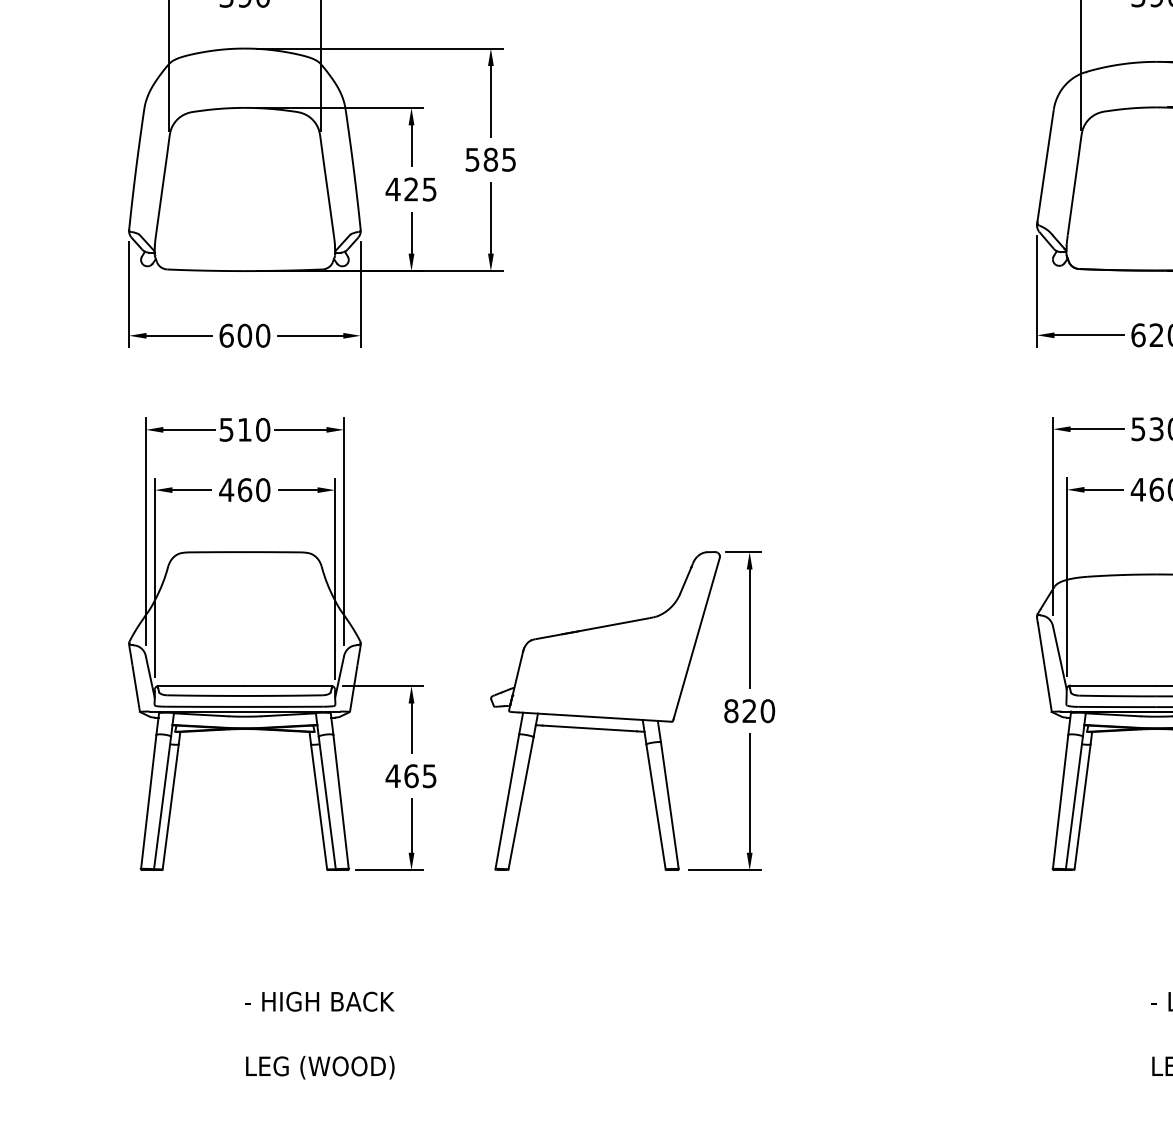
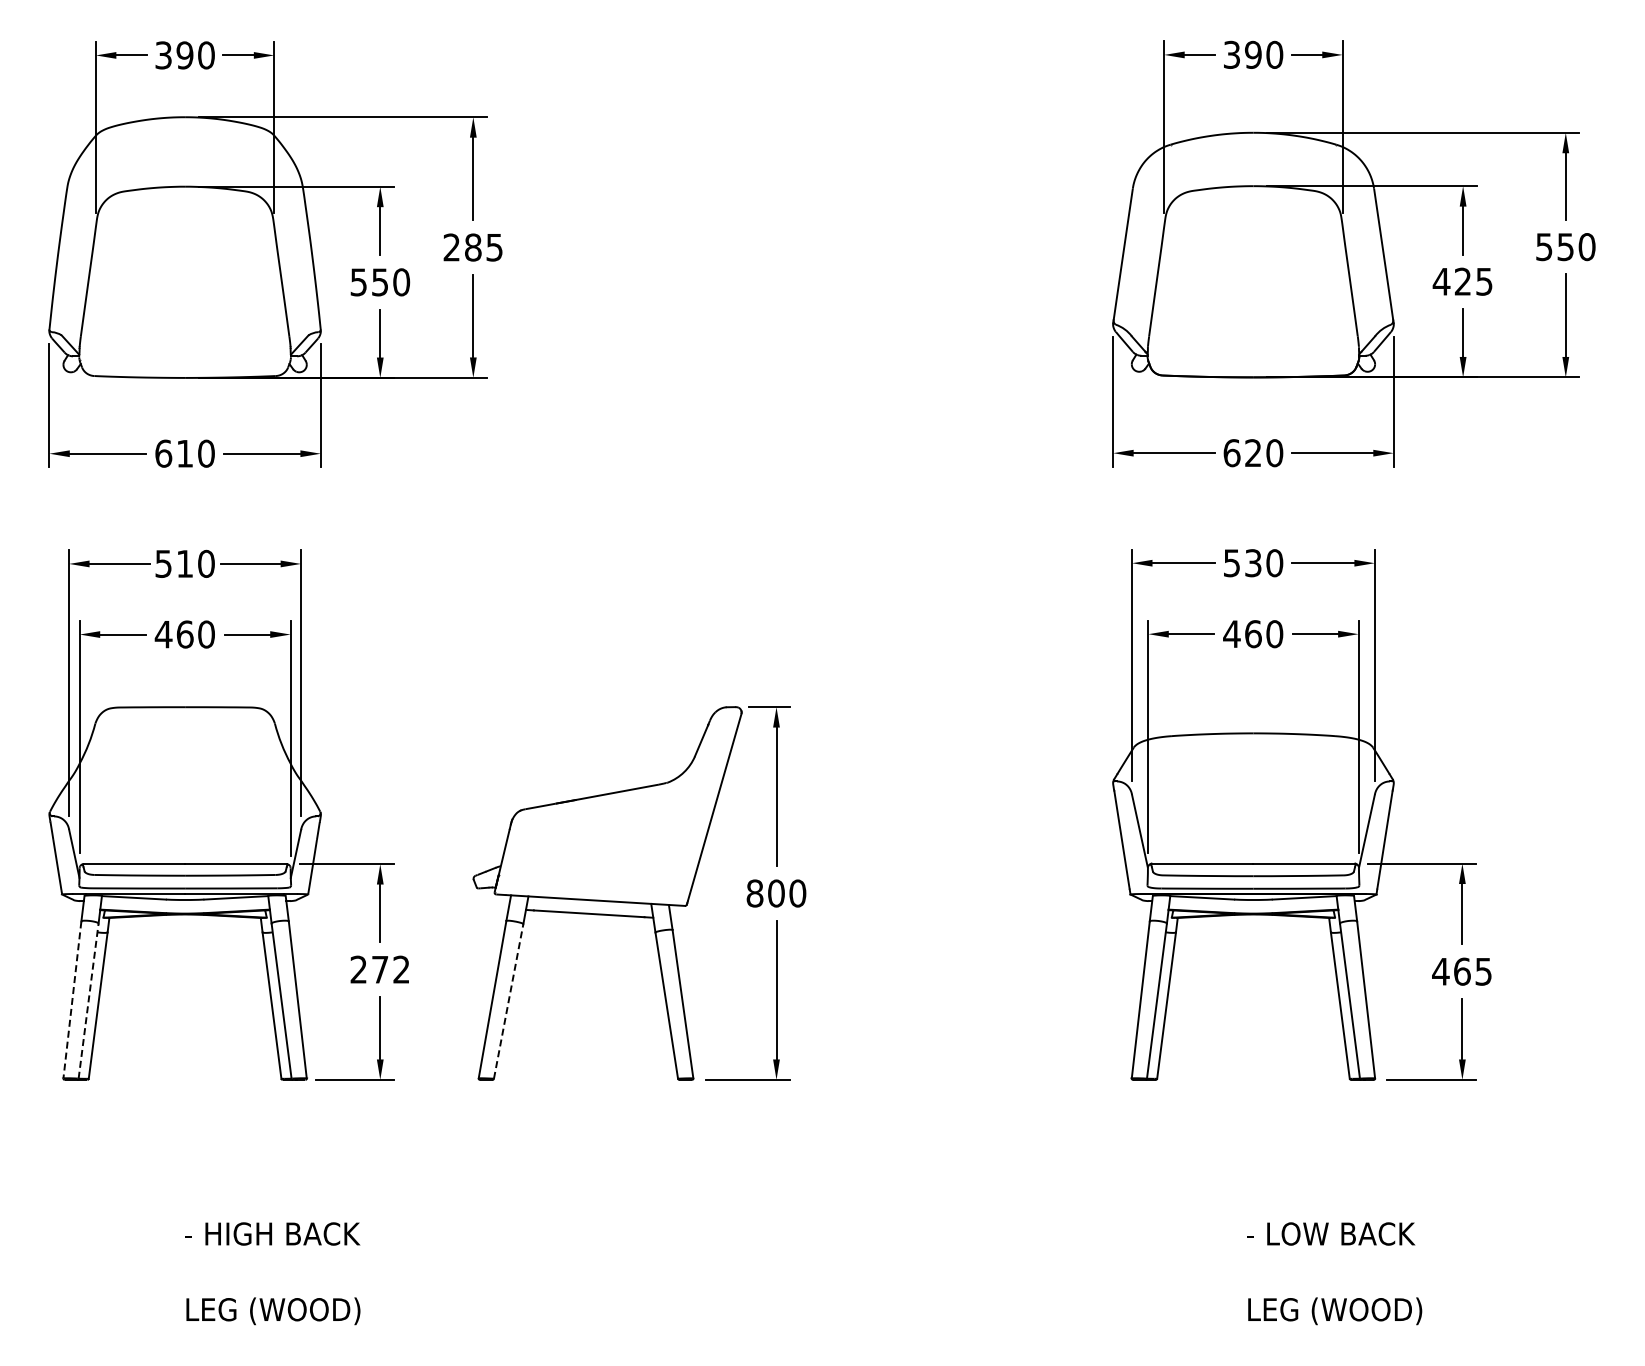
text: (472, 159) -> (451, 247), 585 -> 285
text: (410, 189) -> (379, 282), 425 -> 550
text: (244, 335) -> (184, 453), 600 -> 610
text: (749, 711) -> (776, 893), 820 -> 800
text: (410, 776) -> (379, 969), 465 -> 272
line: (148, 801) -> (72, 999), solid -> dashed
line: (162, 802) -> (88, 1000), solid -> dashed
line: (520, 803) -> (508, 1001), solid -> dashed

